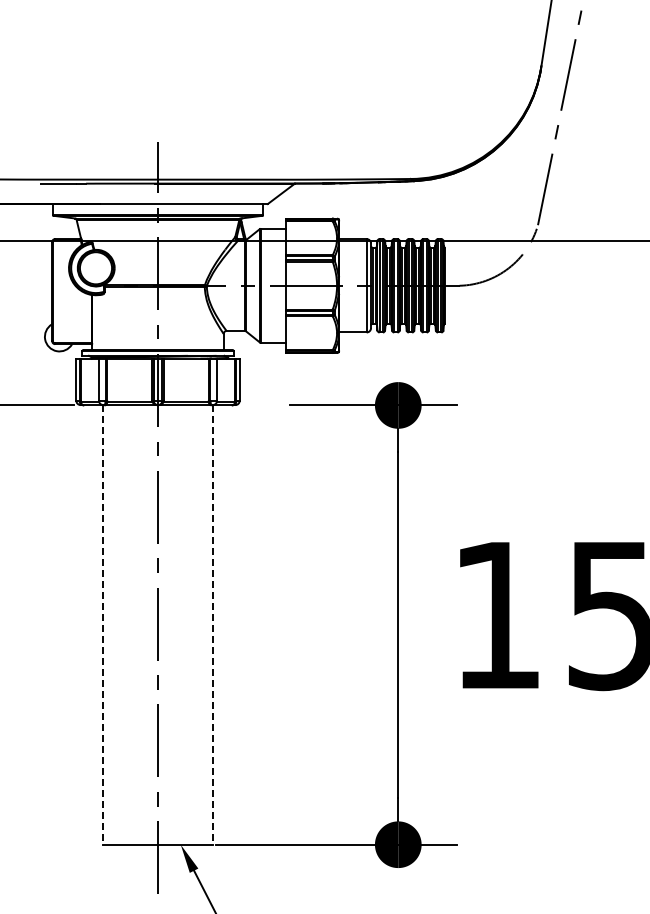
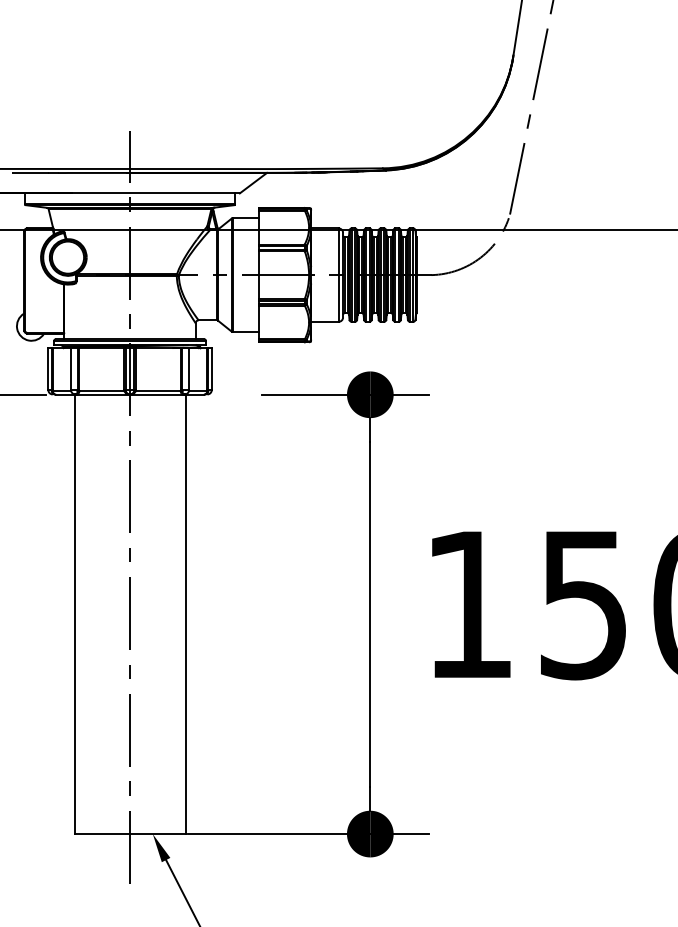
line: (102, 625) -> (74, 614), dashed -> solid
line: (213, 625) -> (185, 614), dashed -> solid

